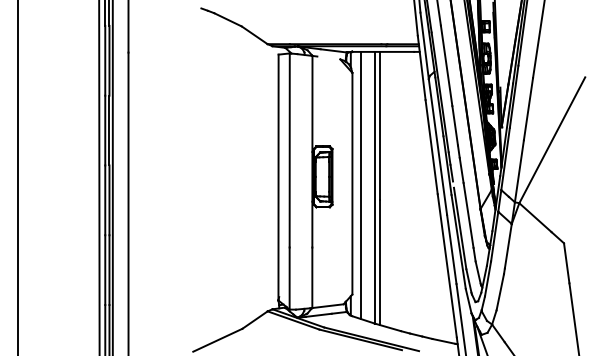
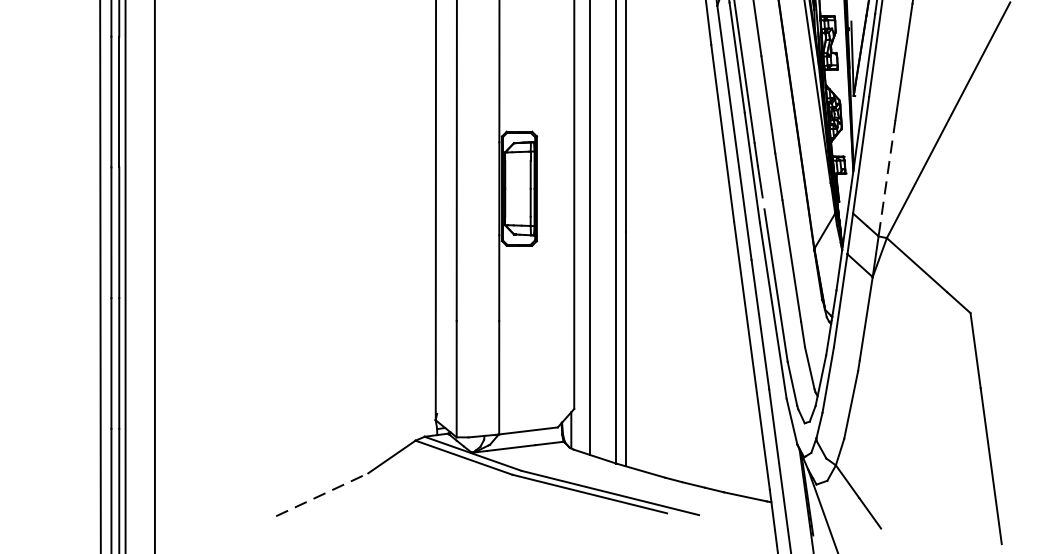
line: (519, 171) -> (887, 178), solid -> dashed
line: (218, 340) -> (323, 495), solid -> dashed

